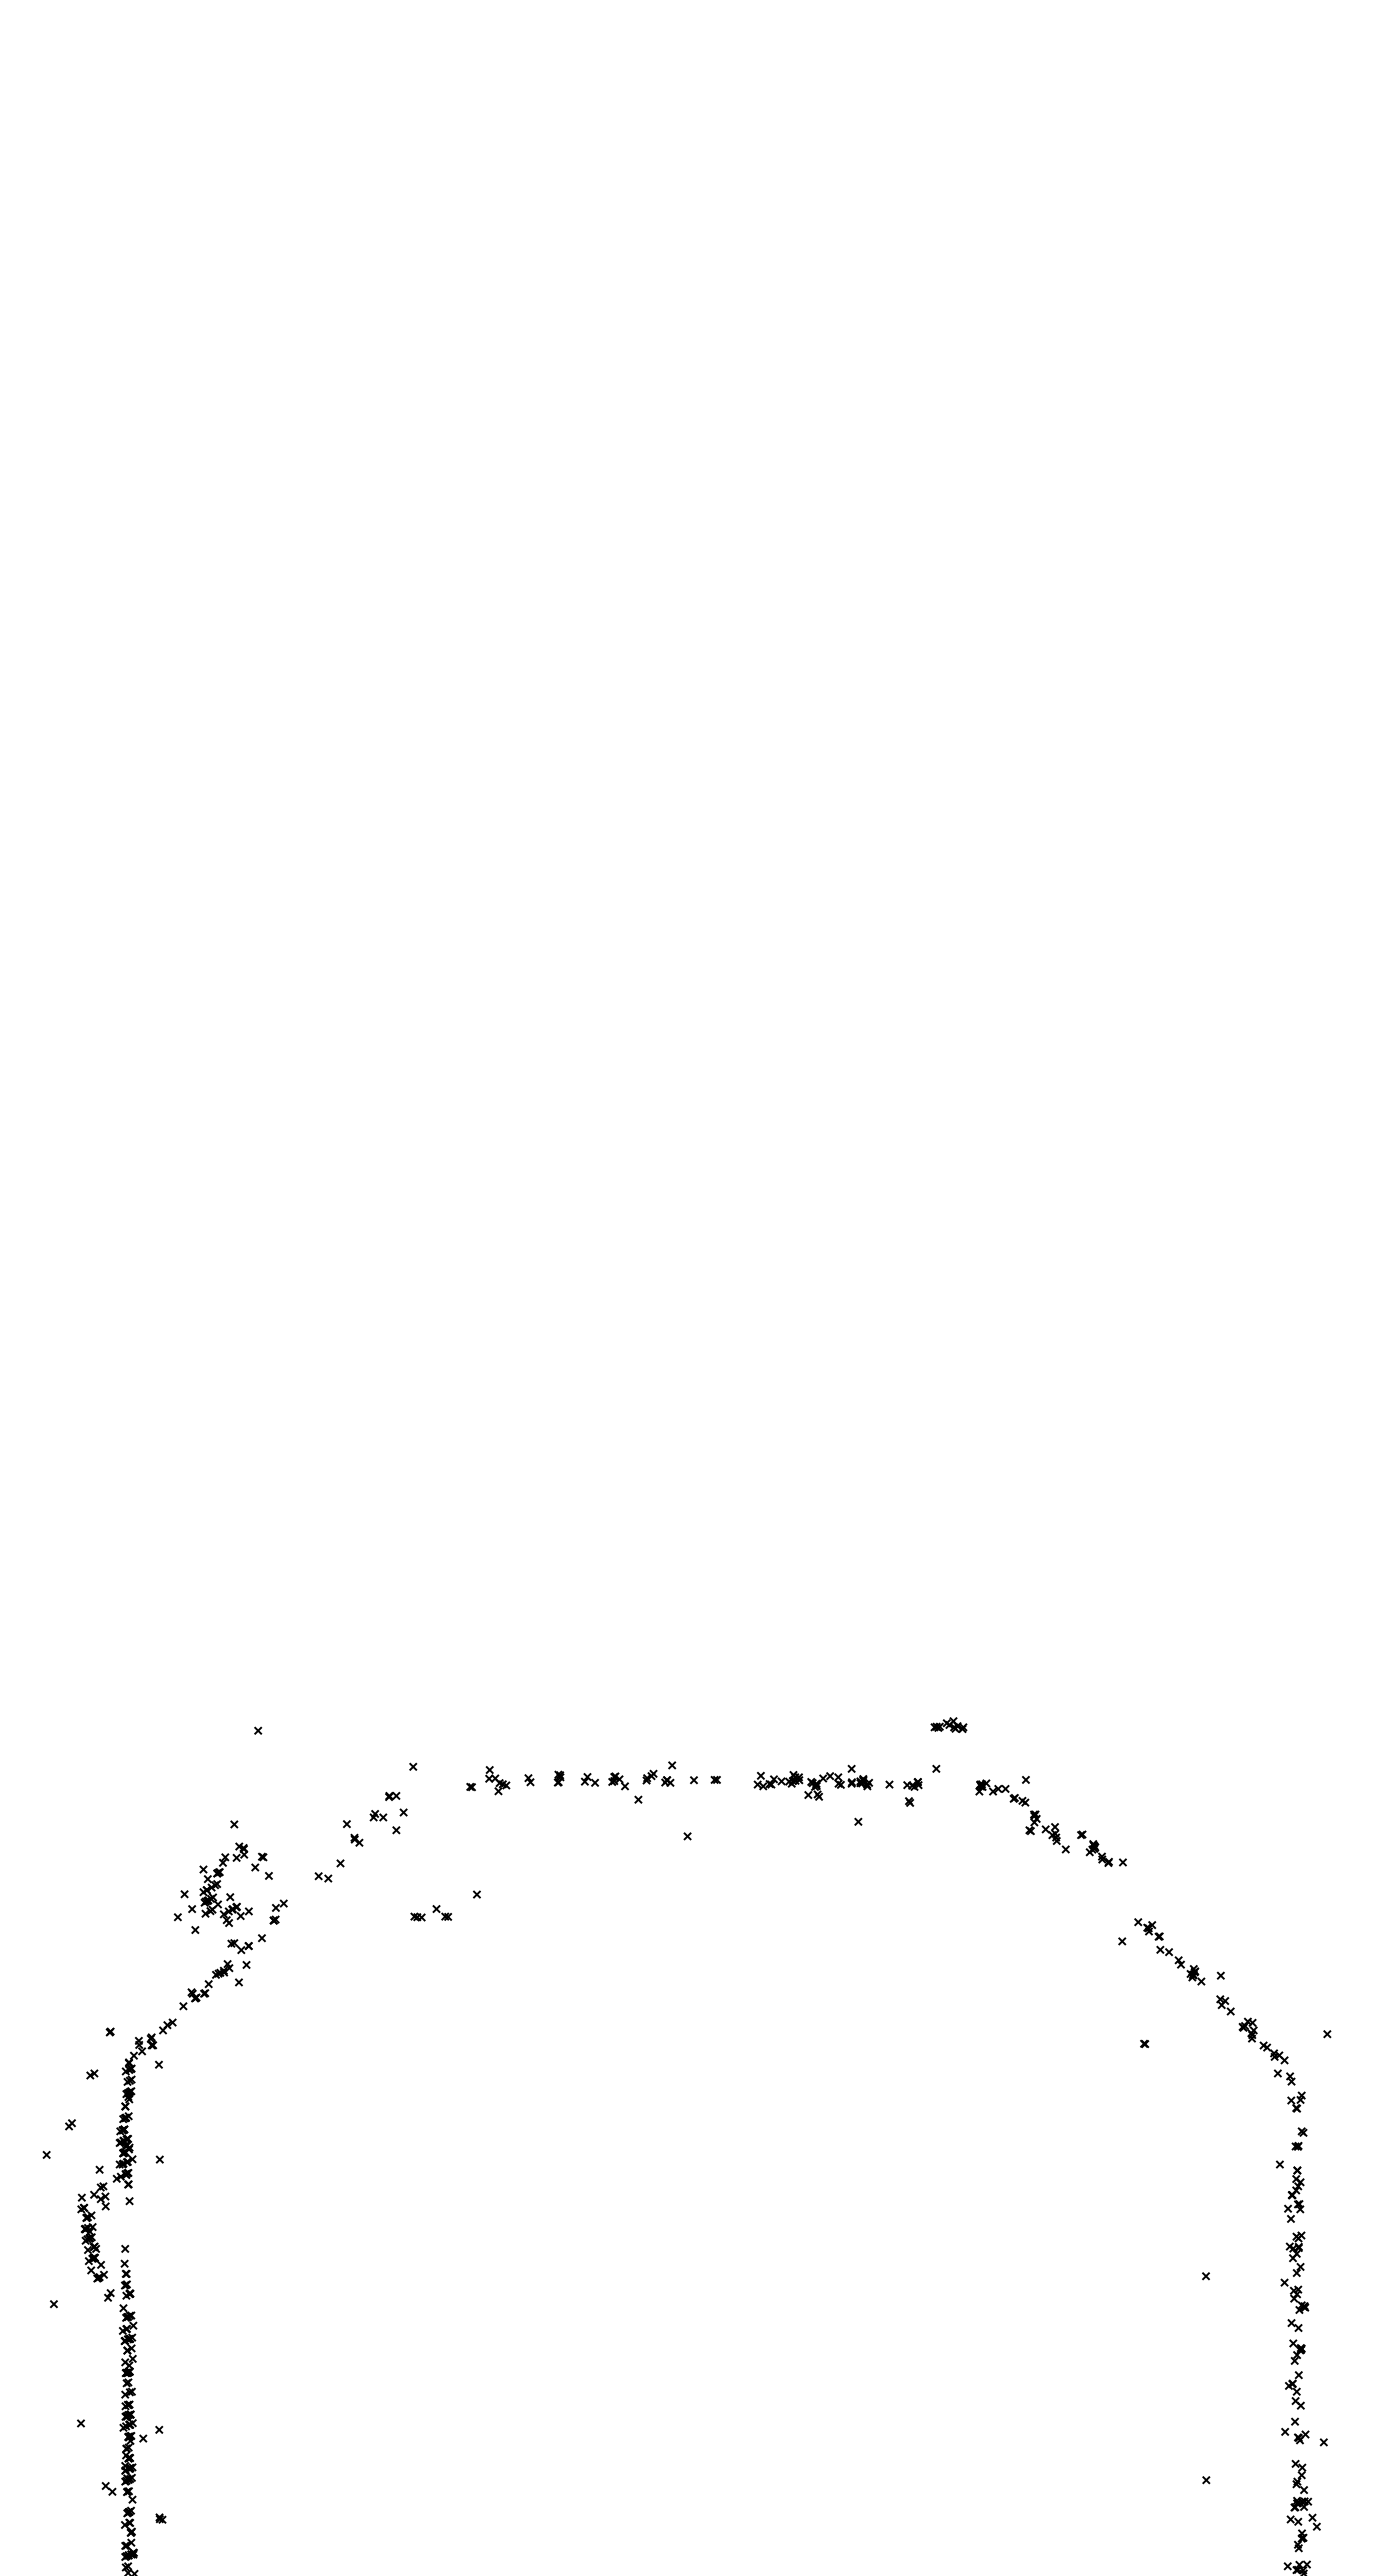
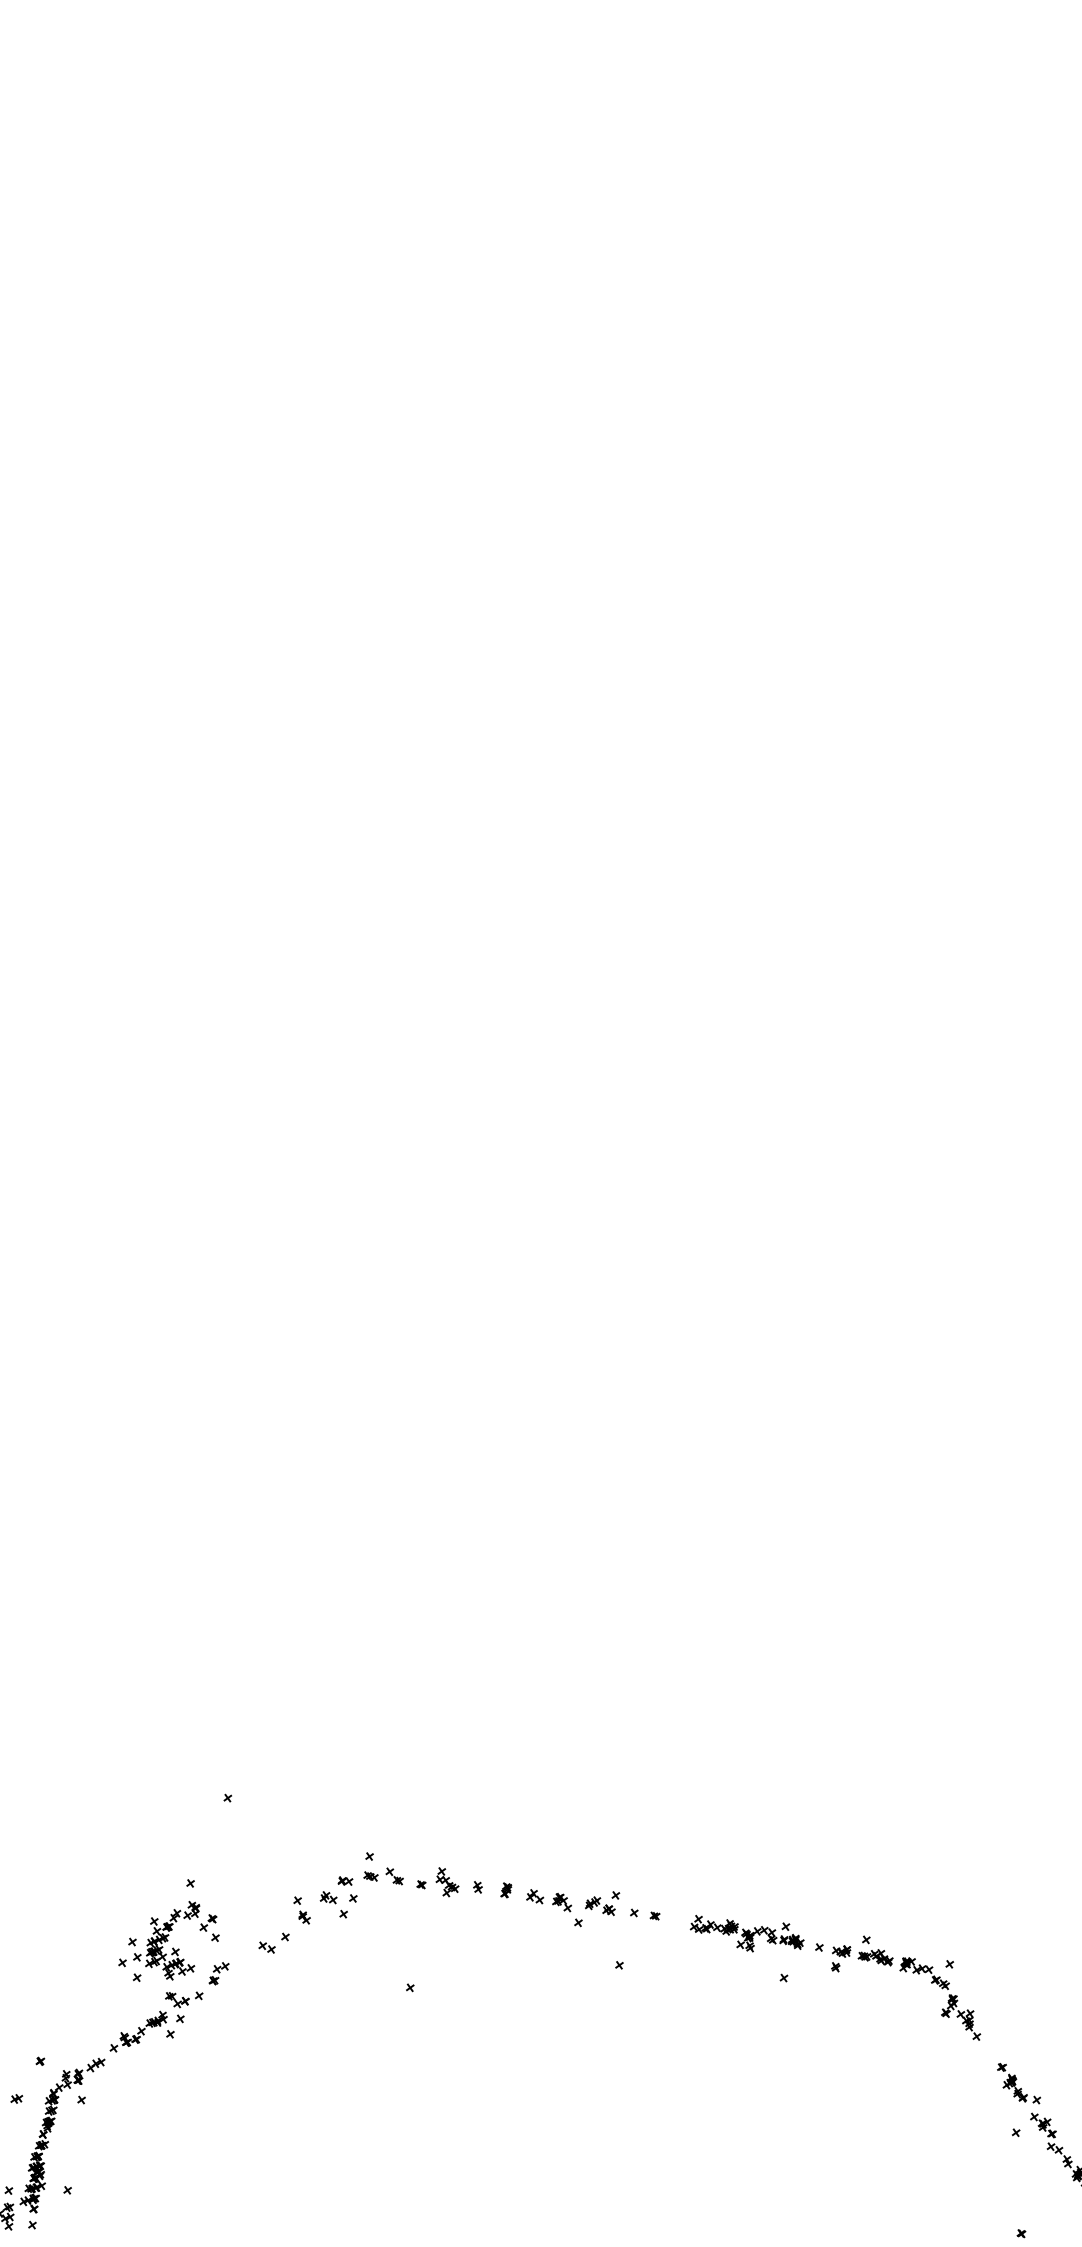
part: (948, 1724) -> (875, 1955), moved
part: (1101, 1848) -> (1018, 2083), moved
part: (431, 1913) -> (384, 1875), moved

